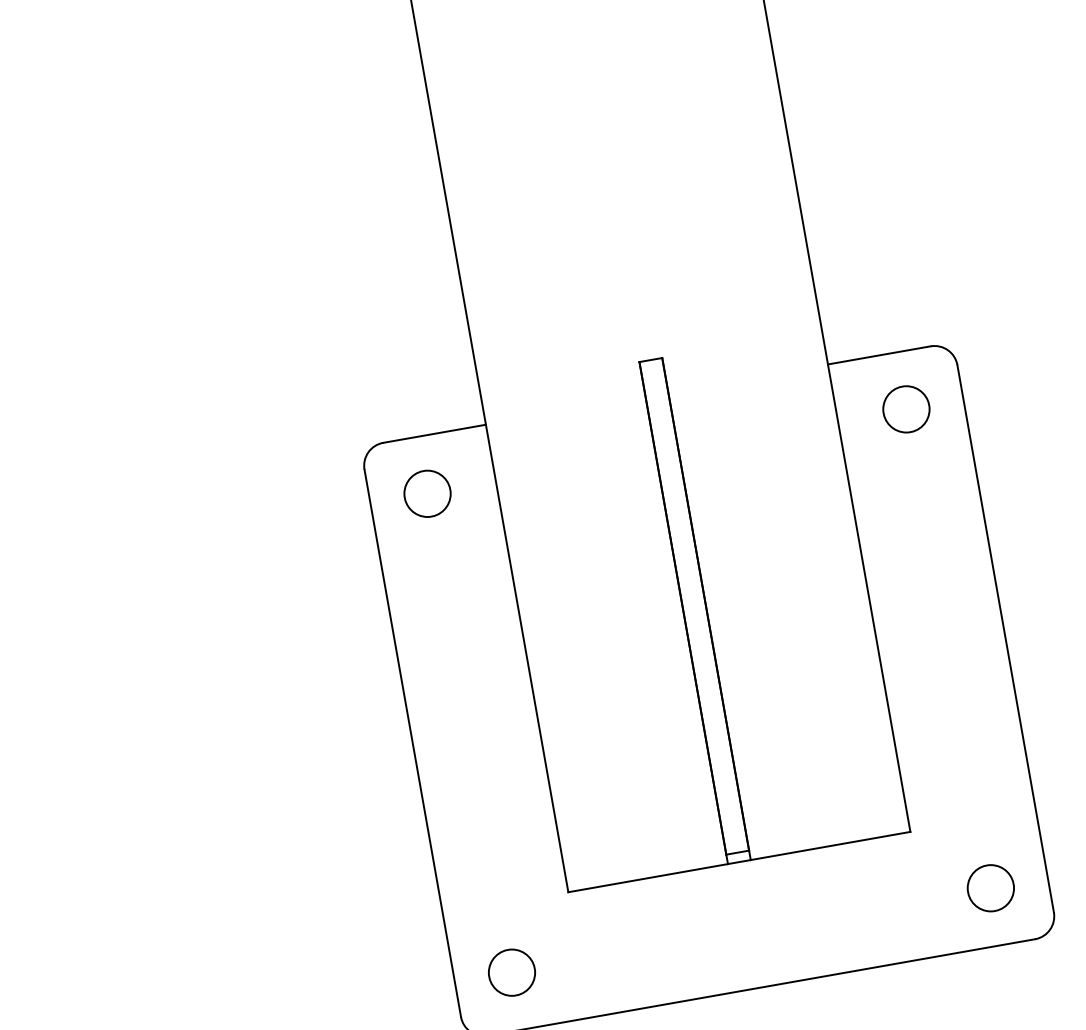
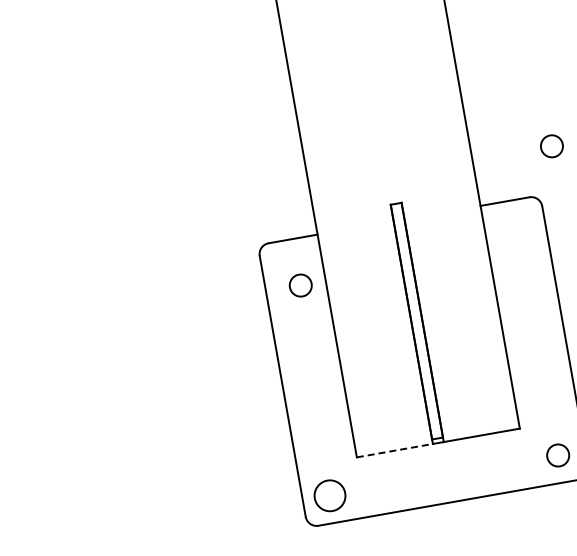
circle: (905, 409) -> (551, 146), moved
circle: (426, 493) -> (300, 285), moved
line: (647, 877) -> (394, 450), solid -> dashed
circle: (510, 972) -> (329, 495), size x1.4

